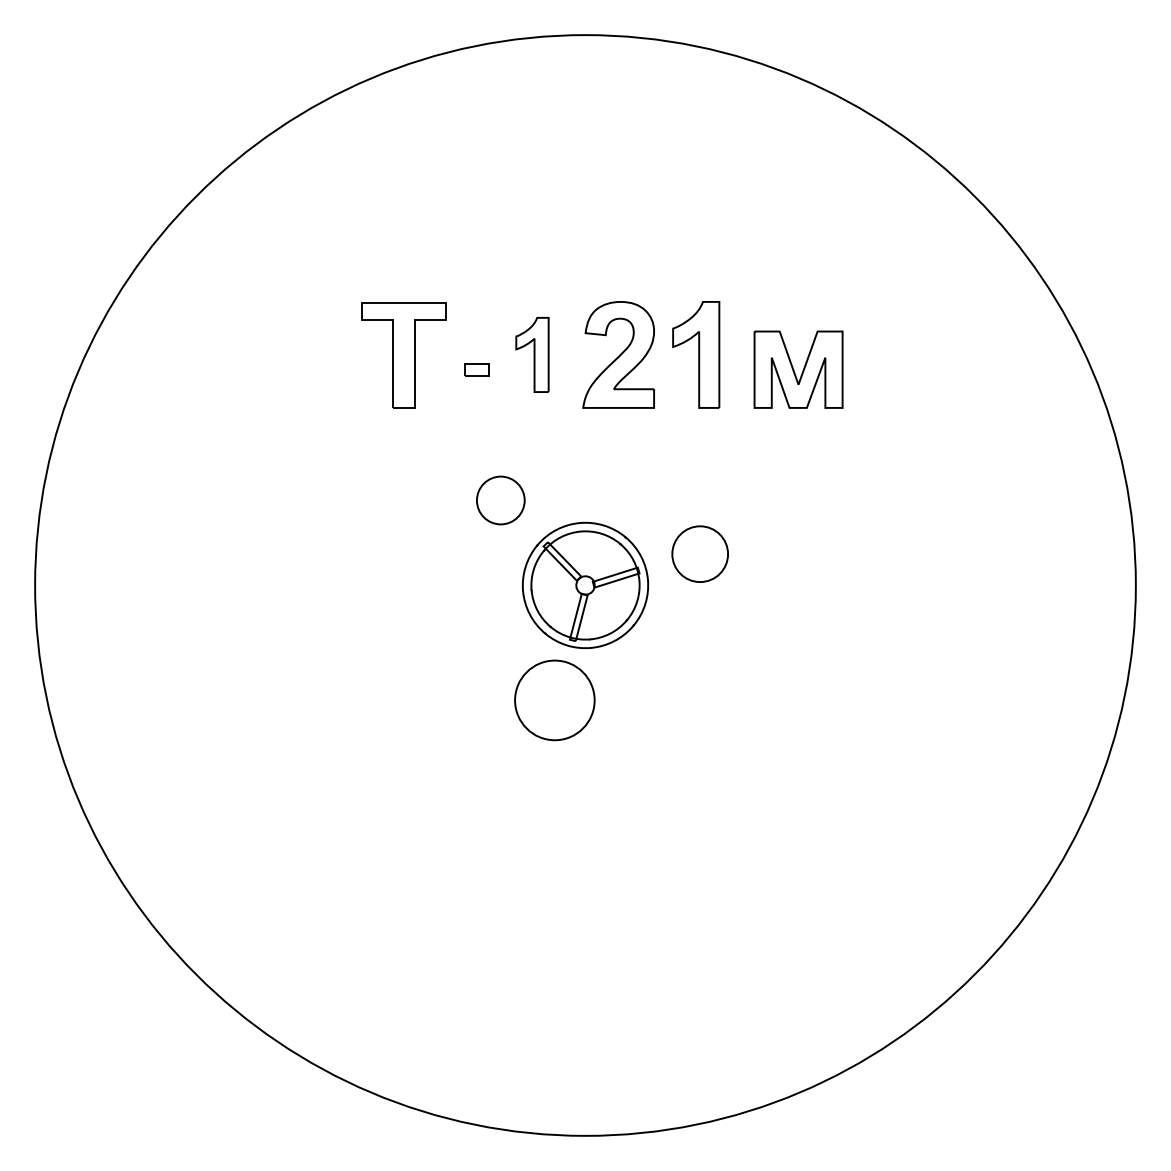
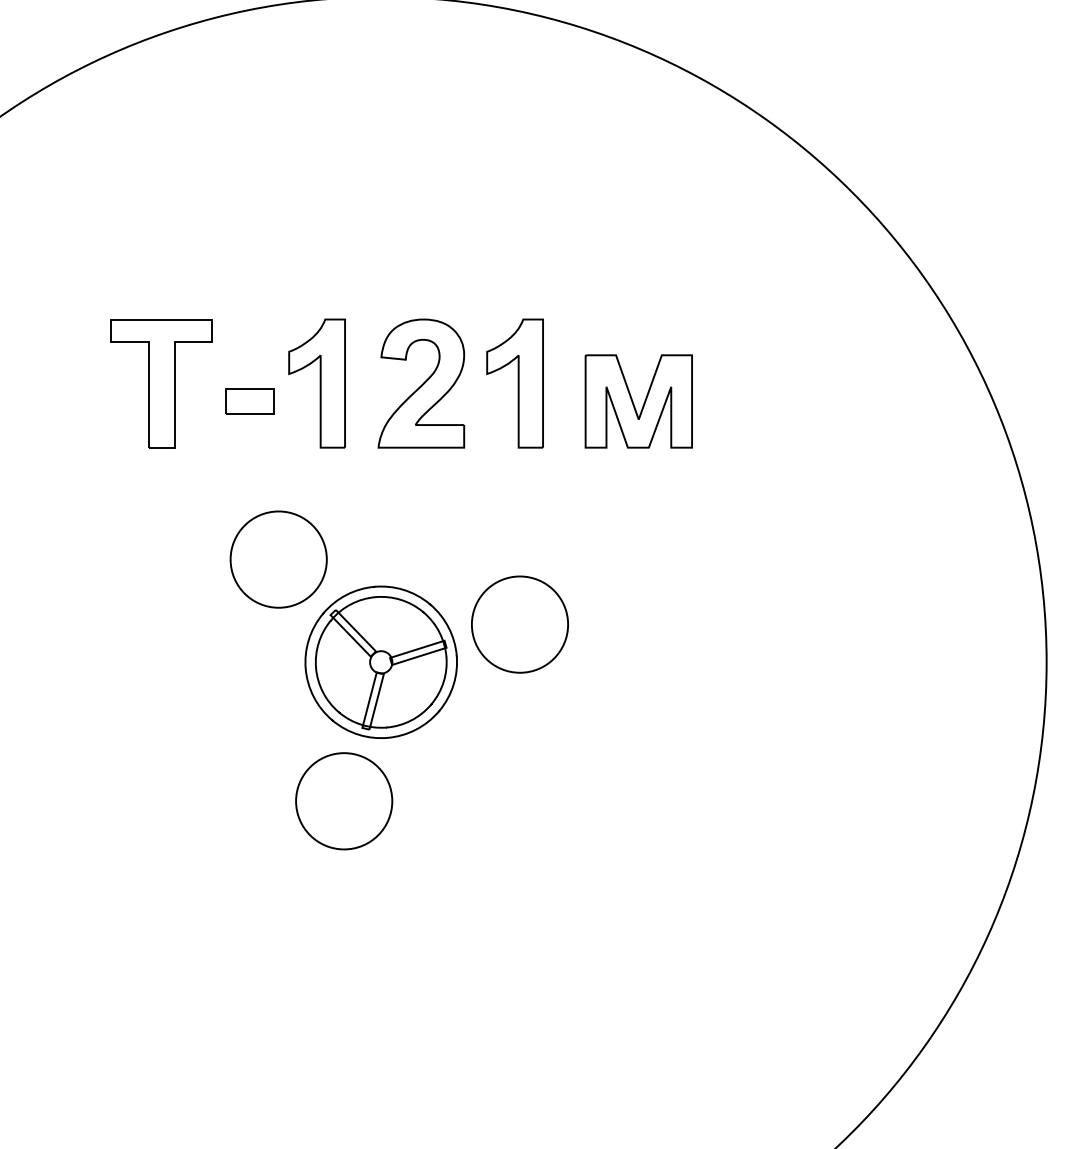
part: (532, 354) -> (317, 383), size x1.43
part: (476, 369) -> (249, 401), size x1.67
part: (500, 500) -> (278, 559), size x1.67
part: (699, 553) -> (519, 623), size x1.43

